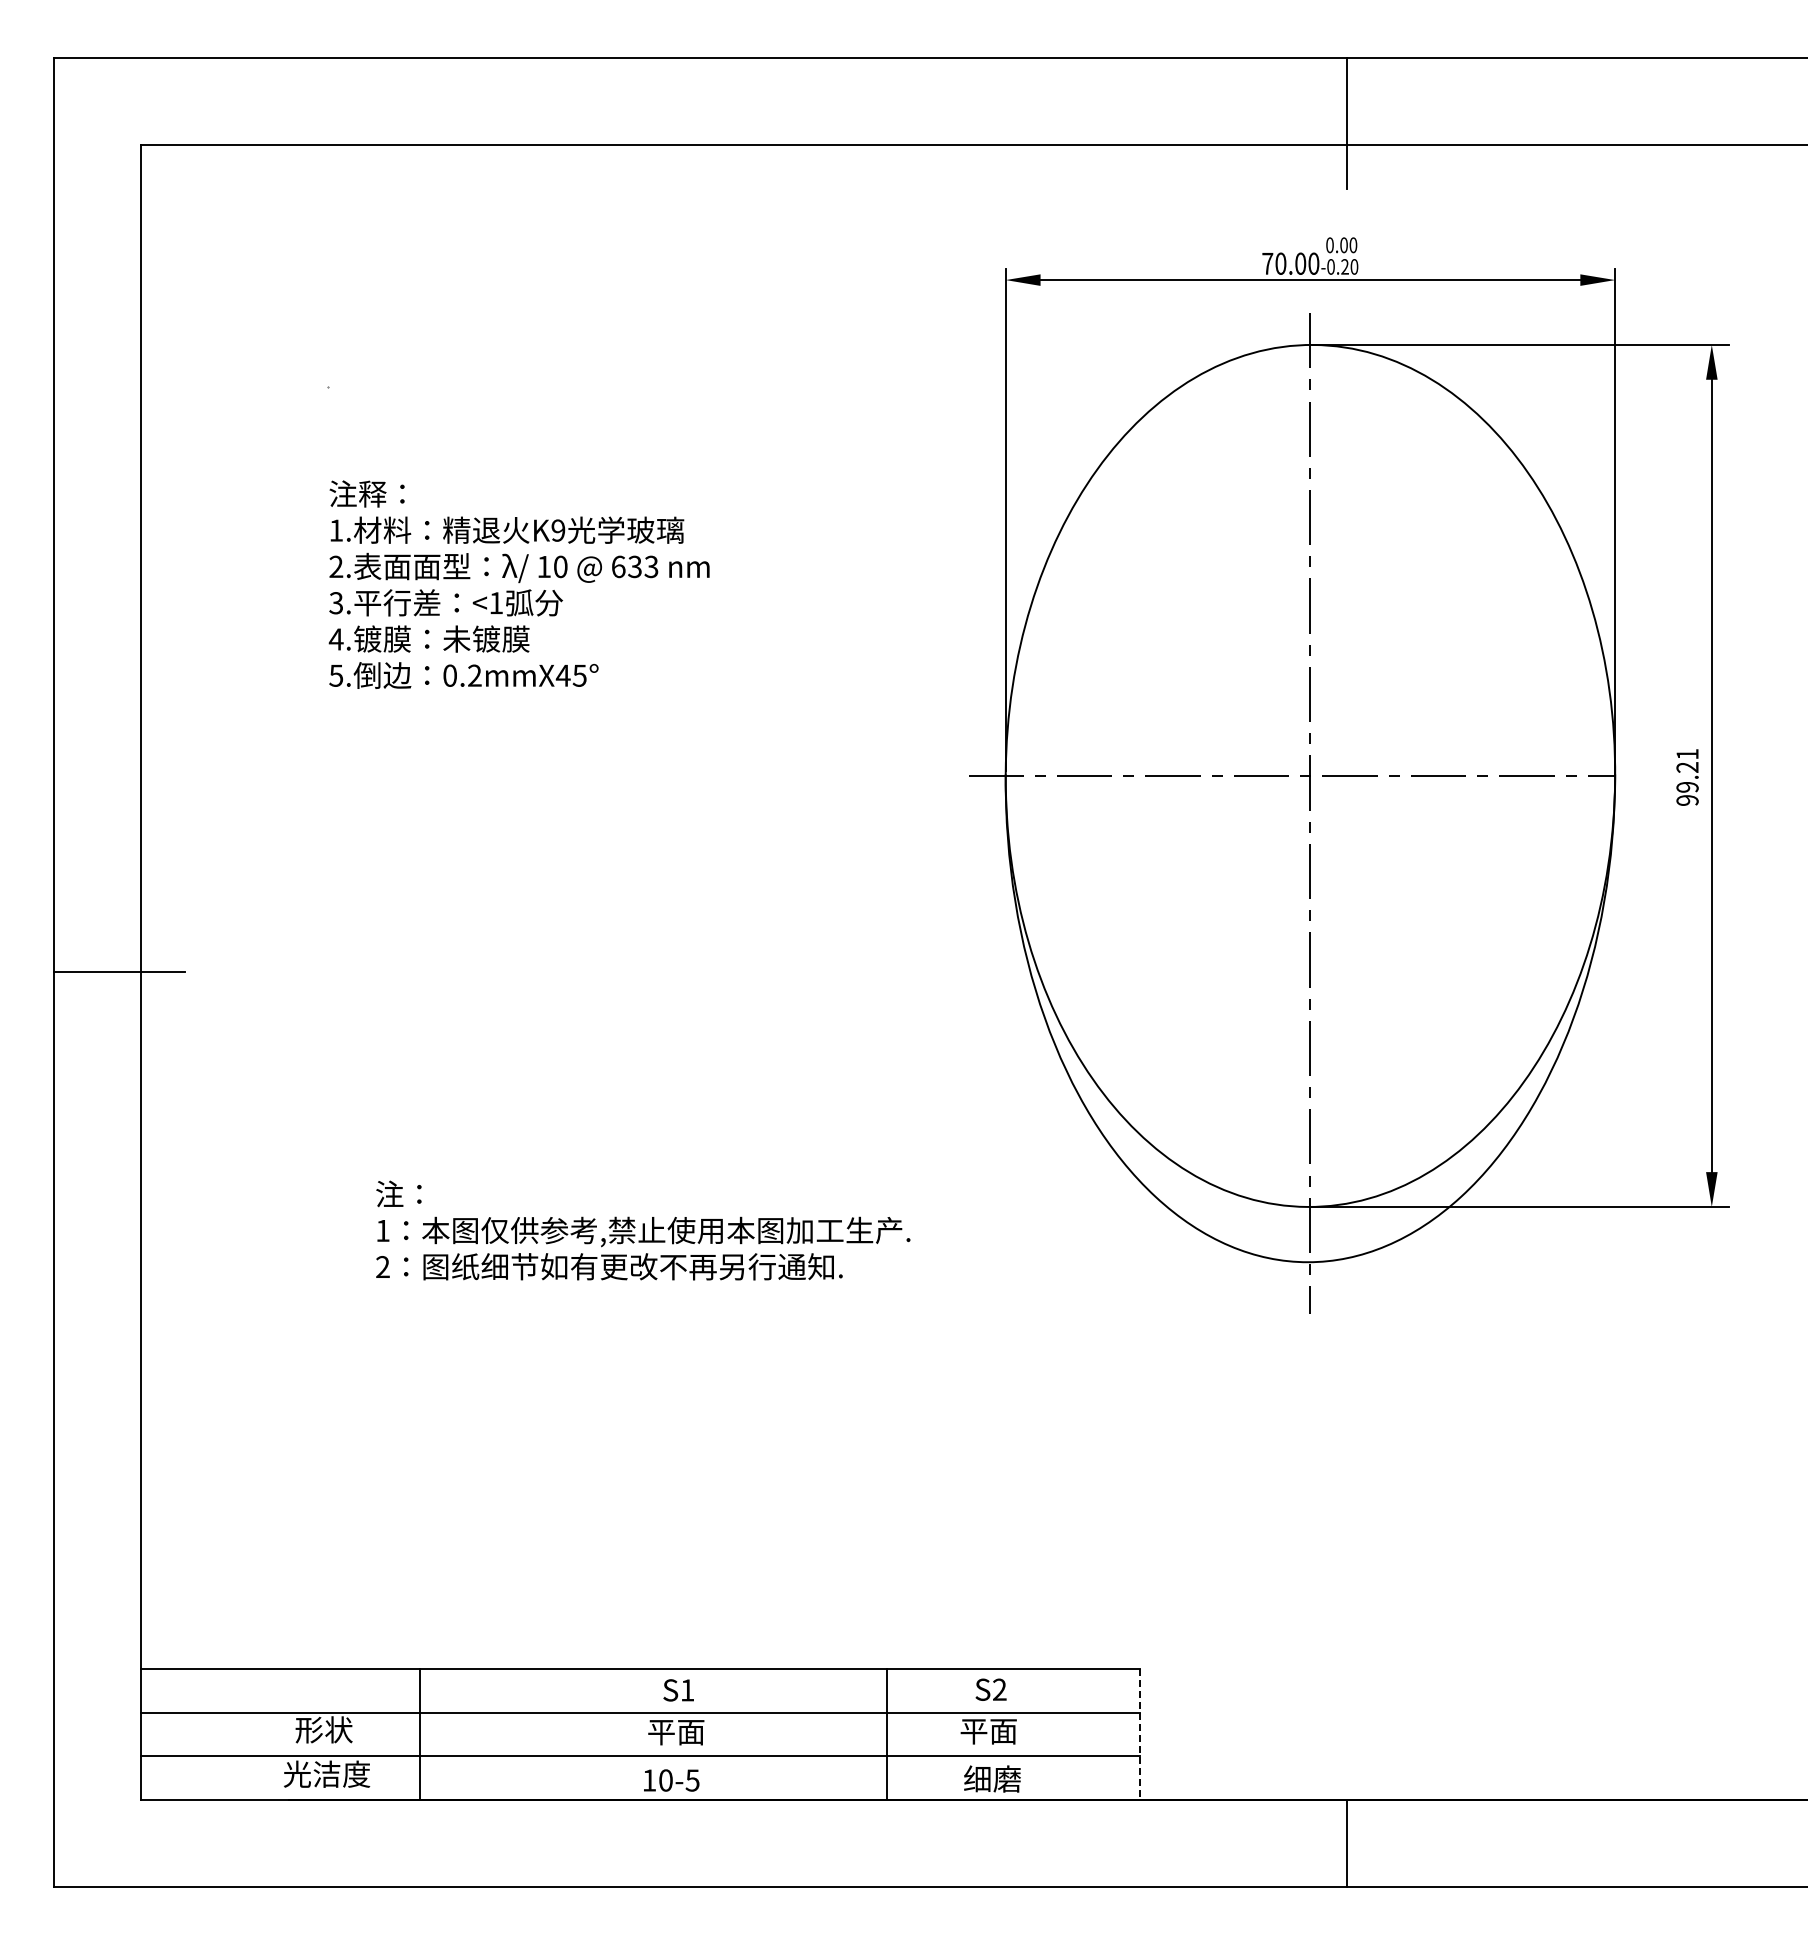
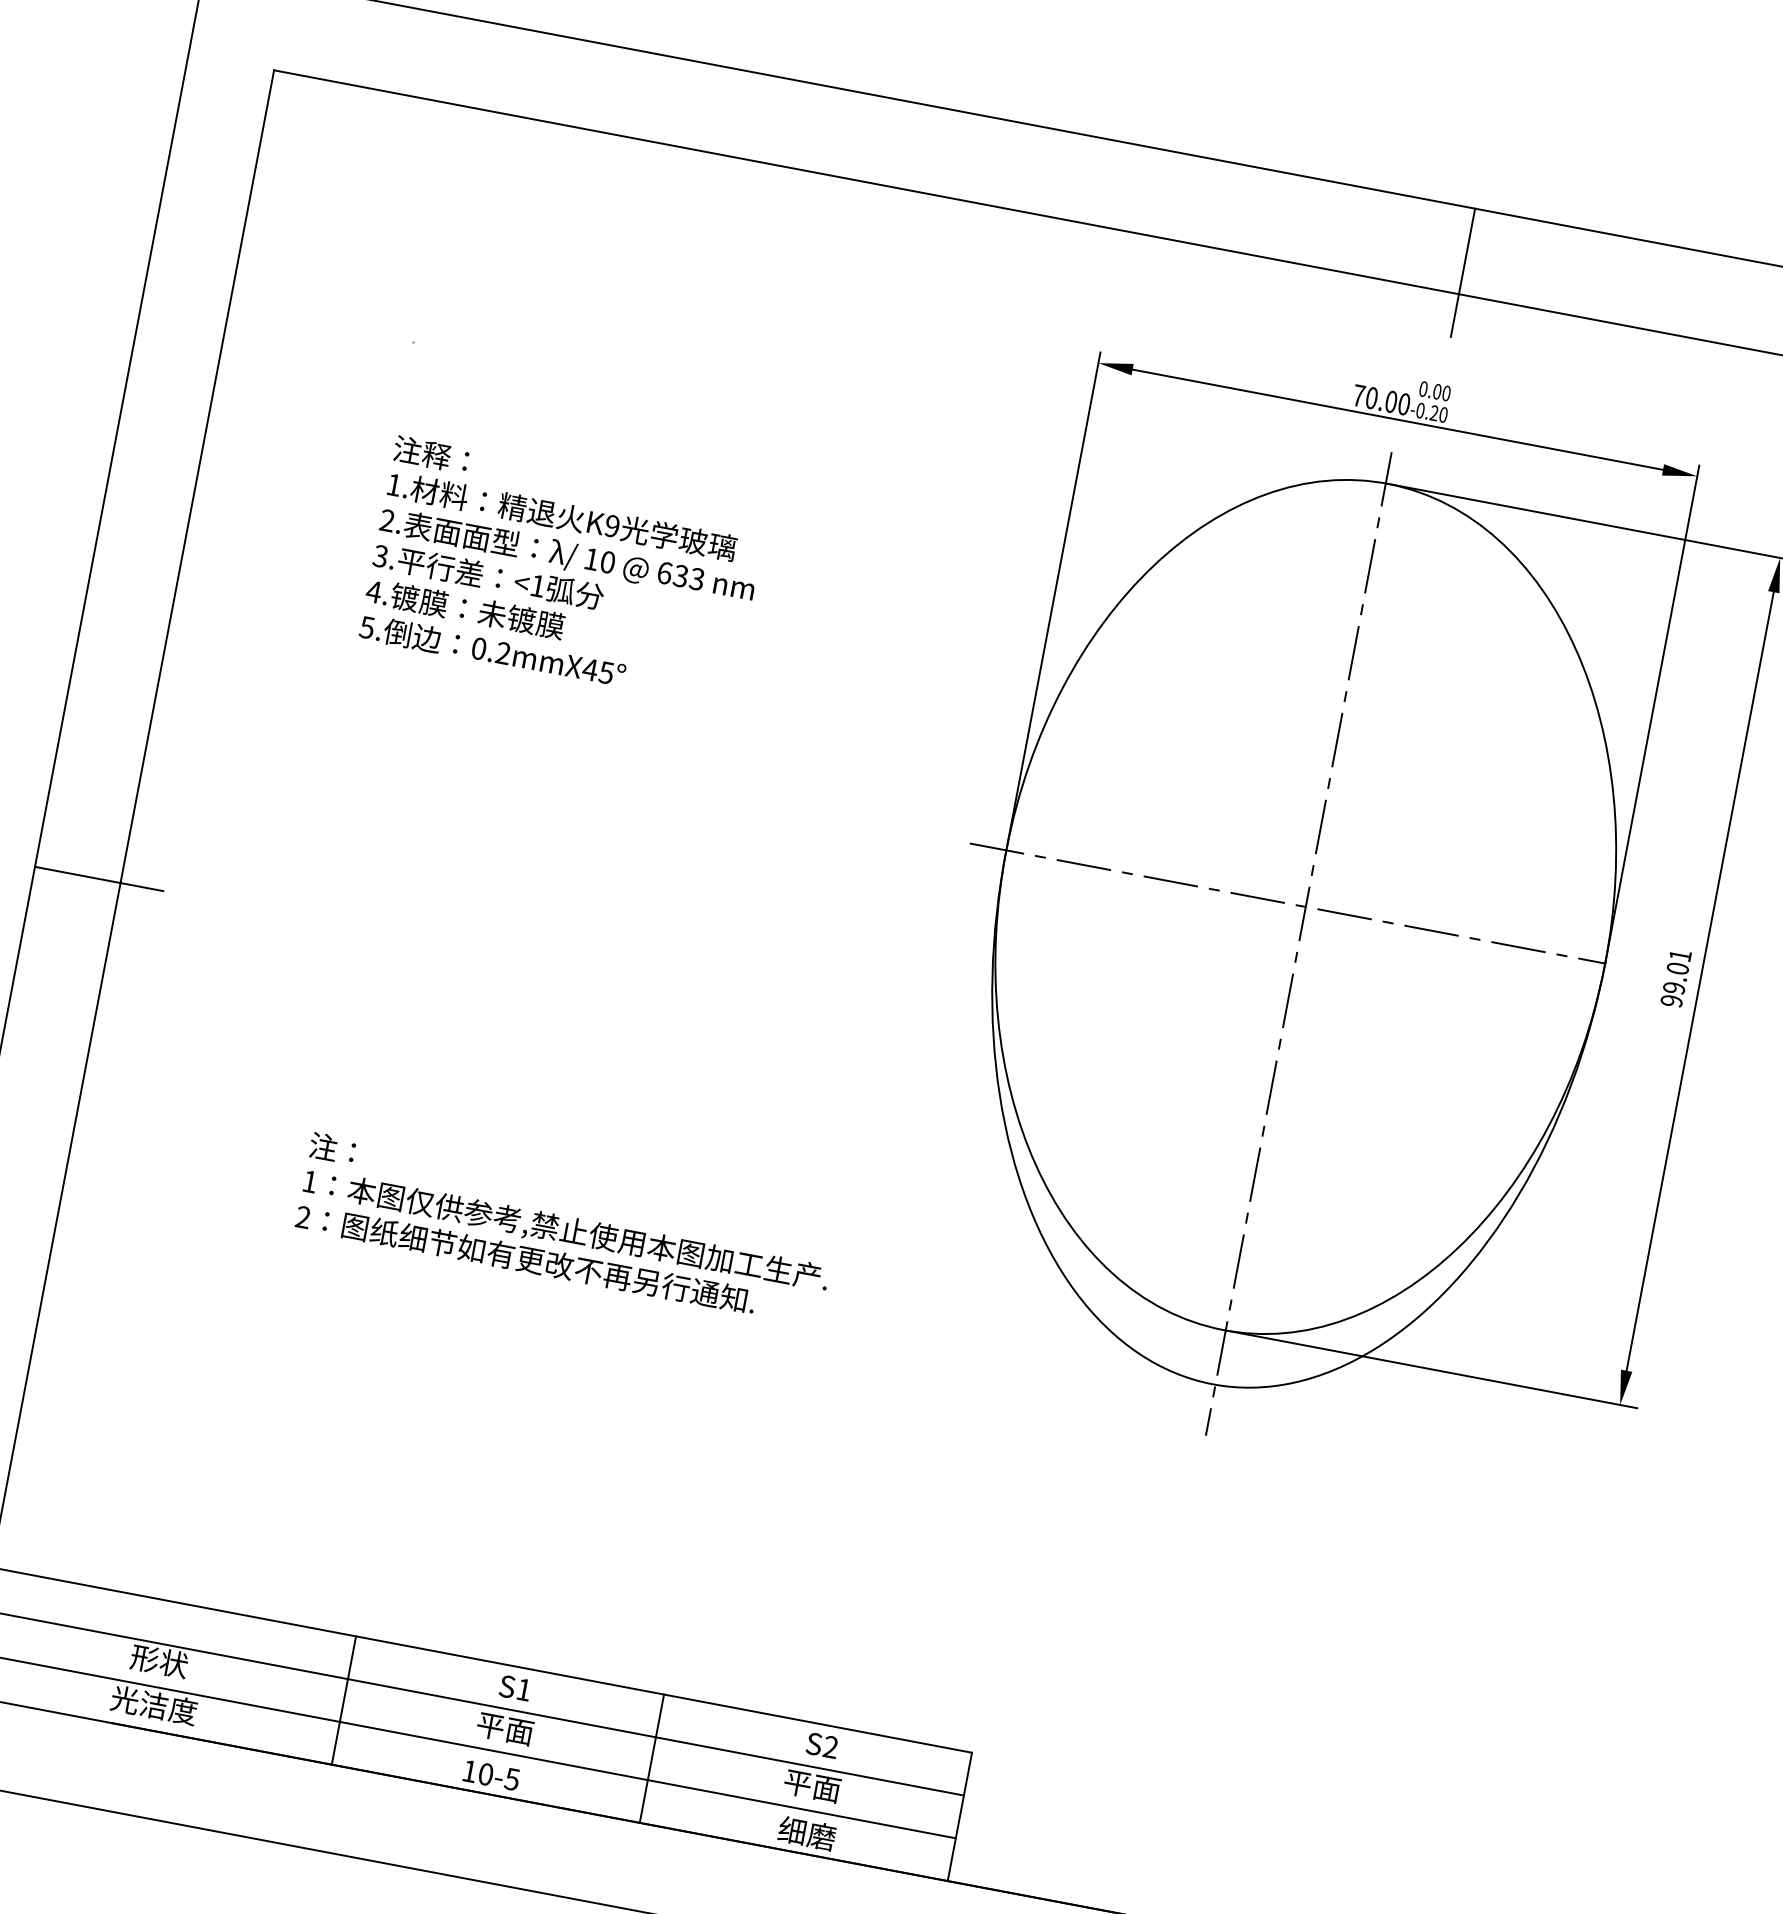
text: (1687, 767) -> (1677, 968), 99.21 -> 99.01
line: (419, 1733) -> (343, 1699), moved
line: (887, 1733) -> (652, 1758), moved
line: (1139, 1734) -> (959, 1817), dashed -> solid

